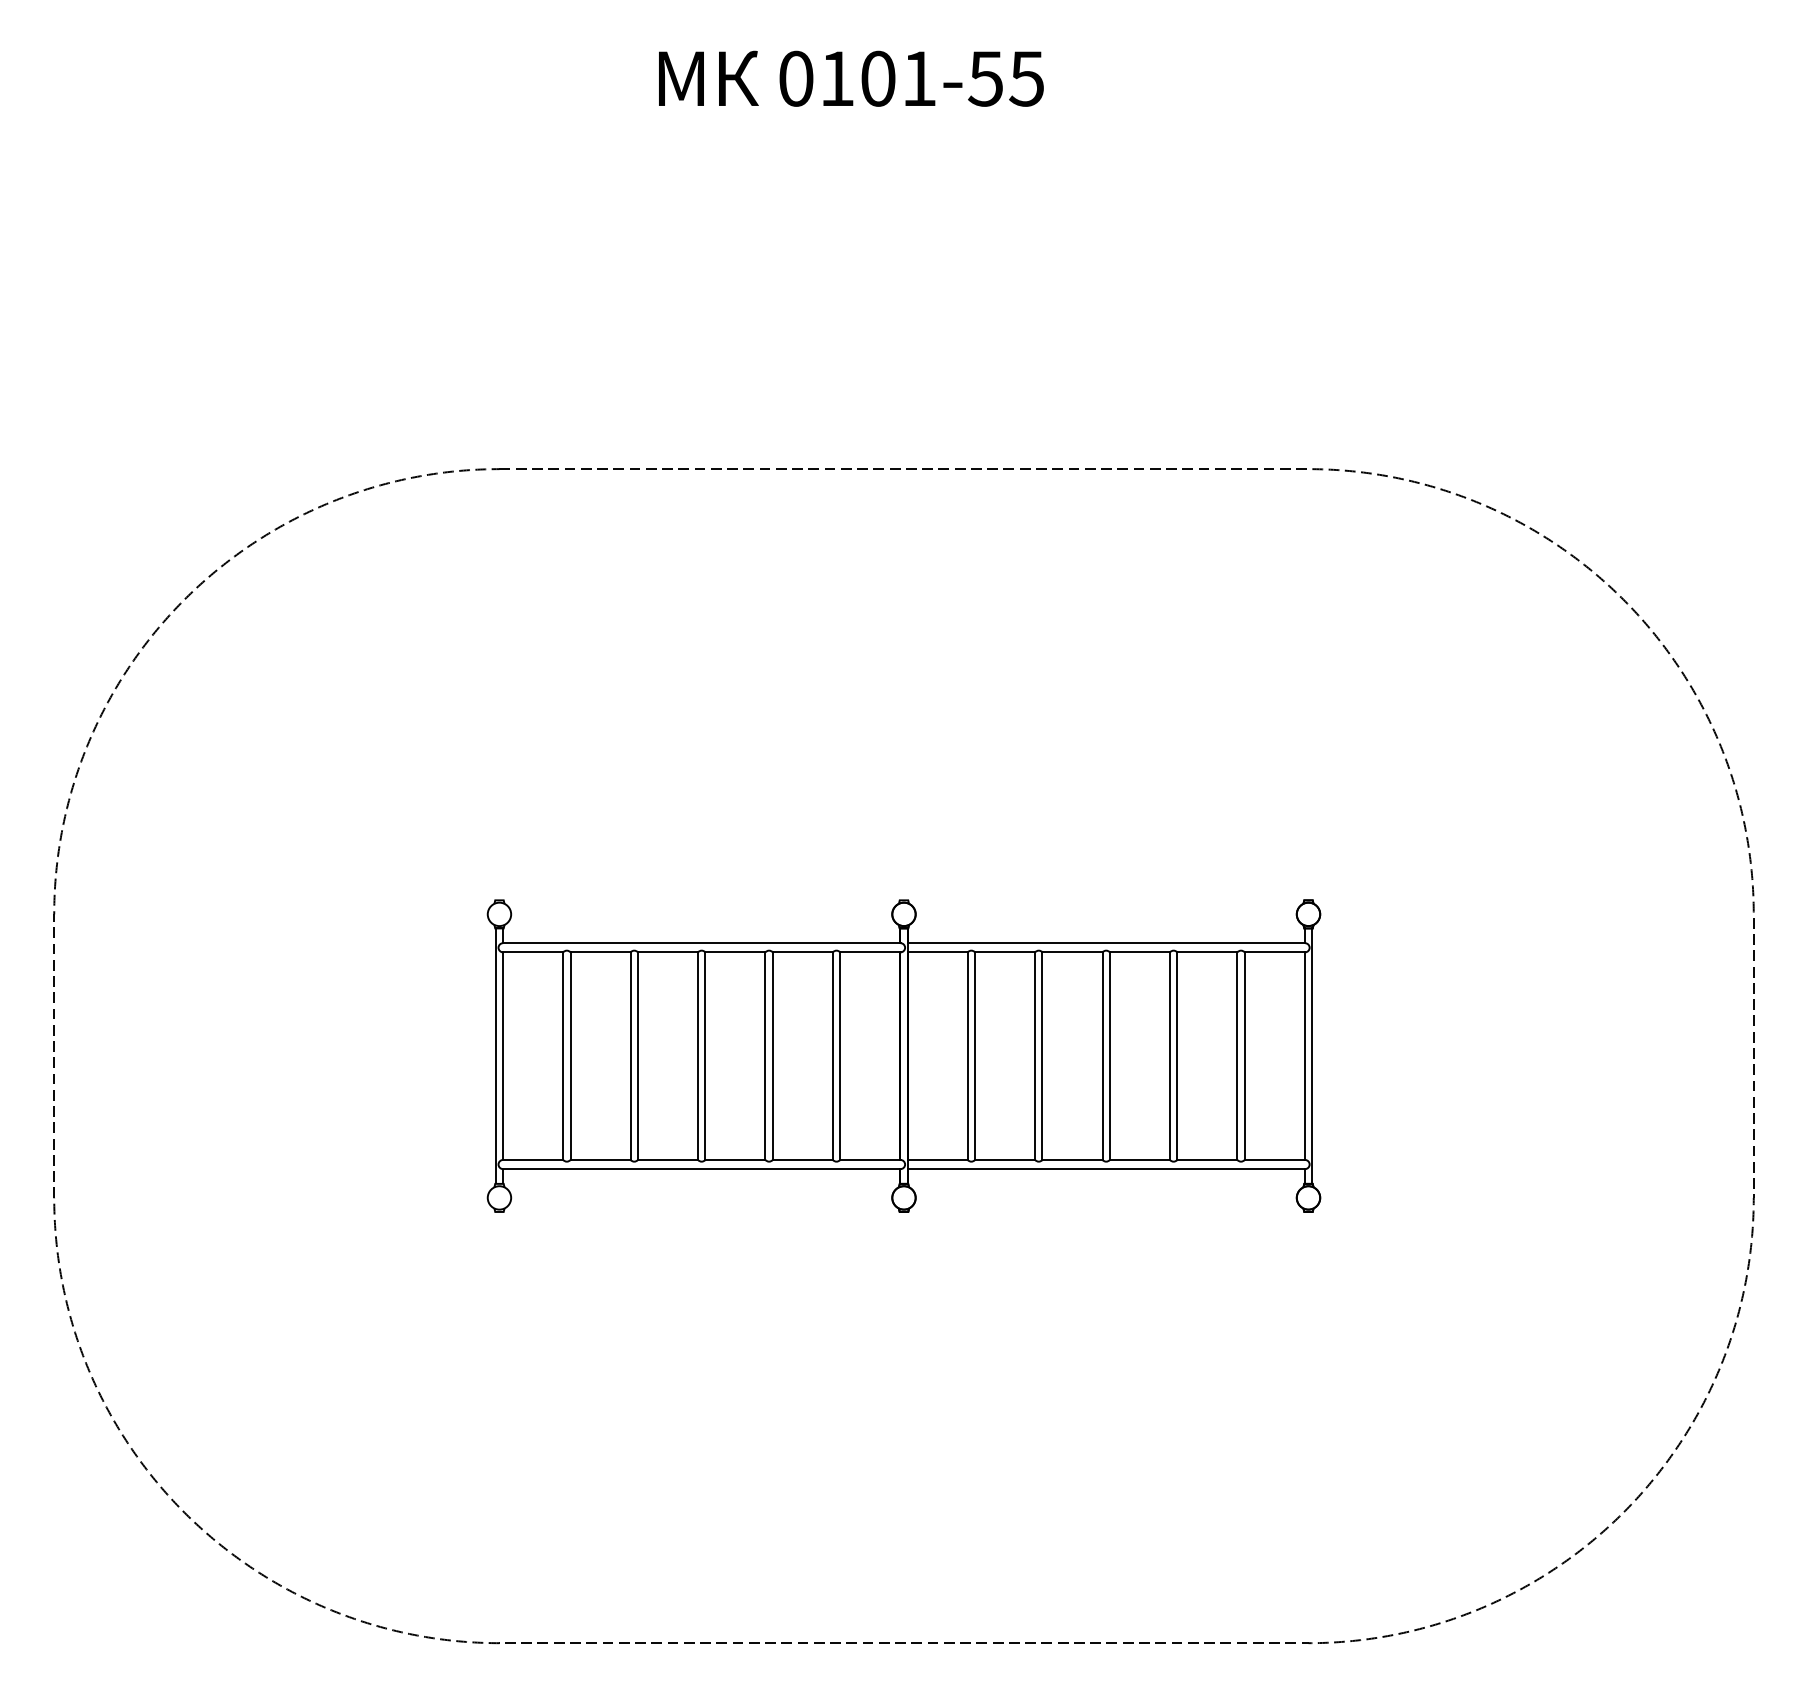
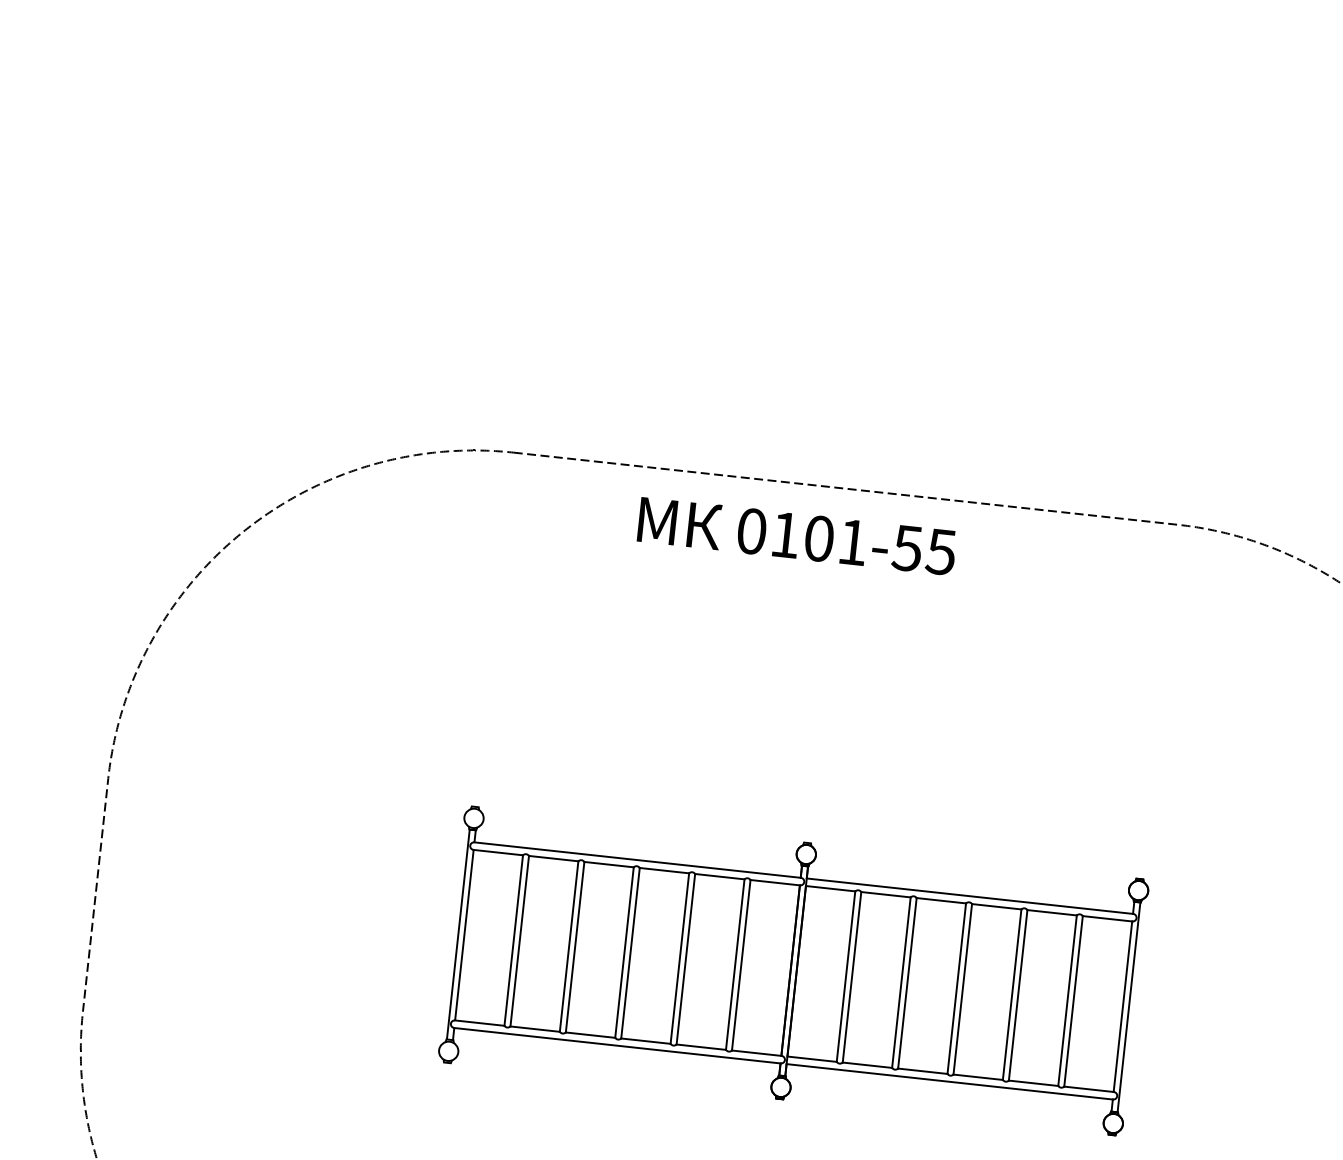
text: (851, 78) -> (797, 536), moved

